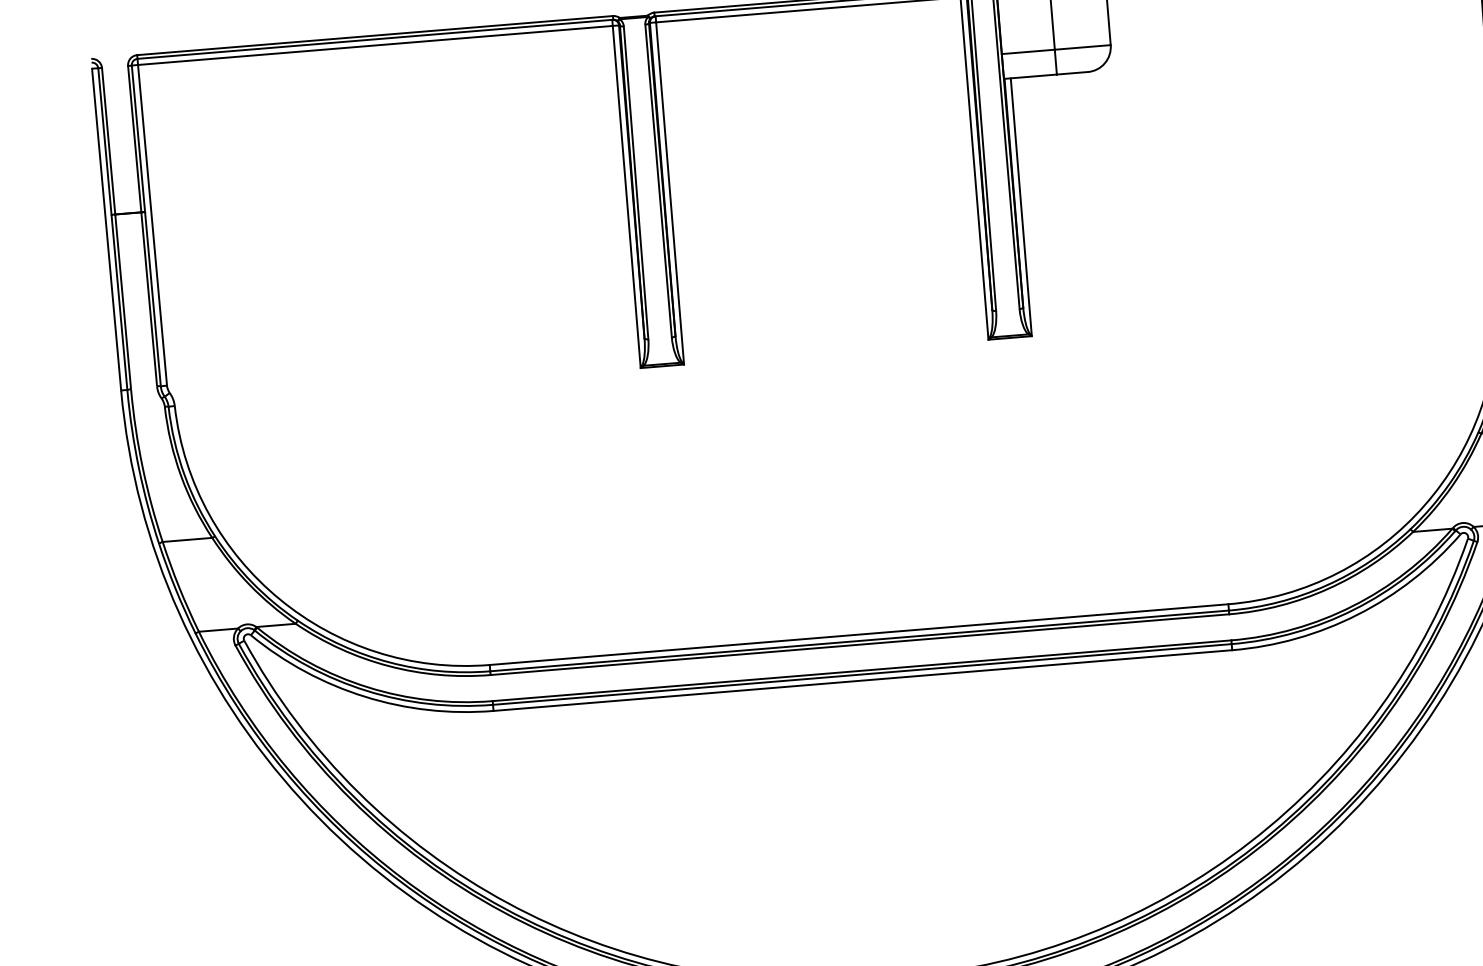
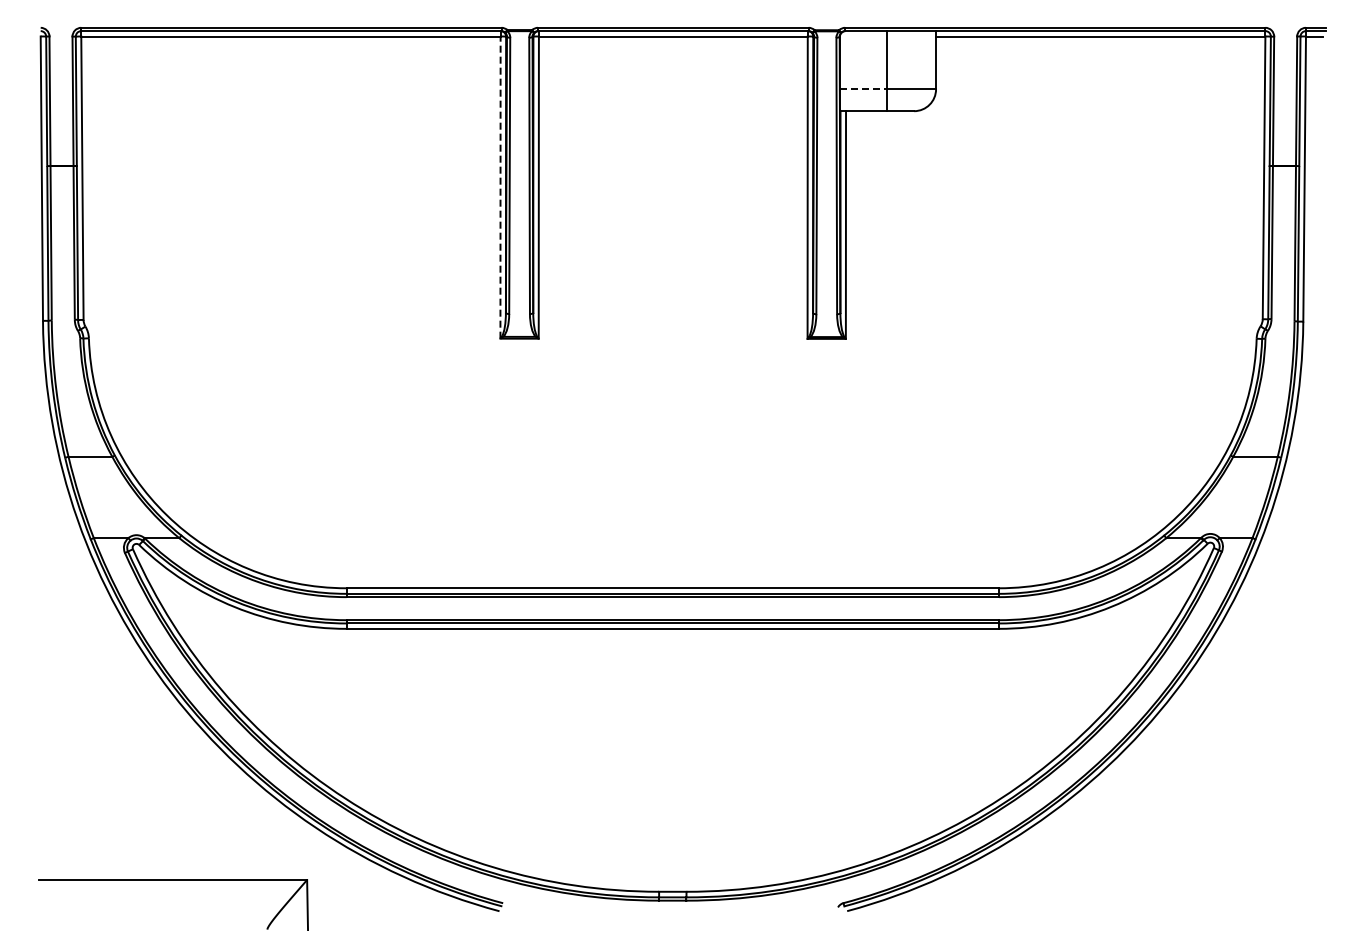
line: (1028, 52) -> (863, 89), solid -> dashed
line: (626, 196) -> (500, 187), solid -> dashed

